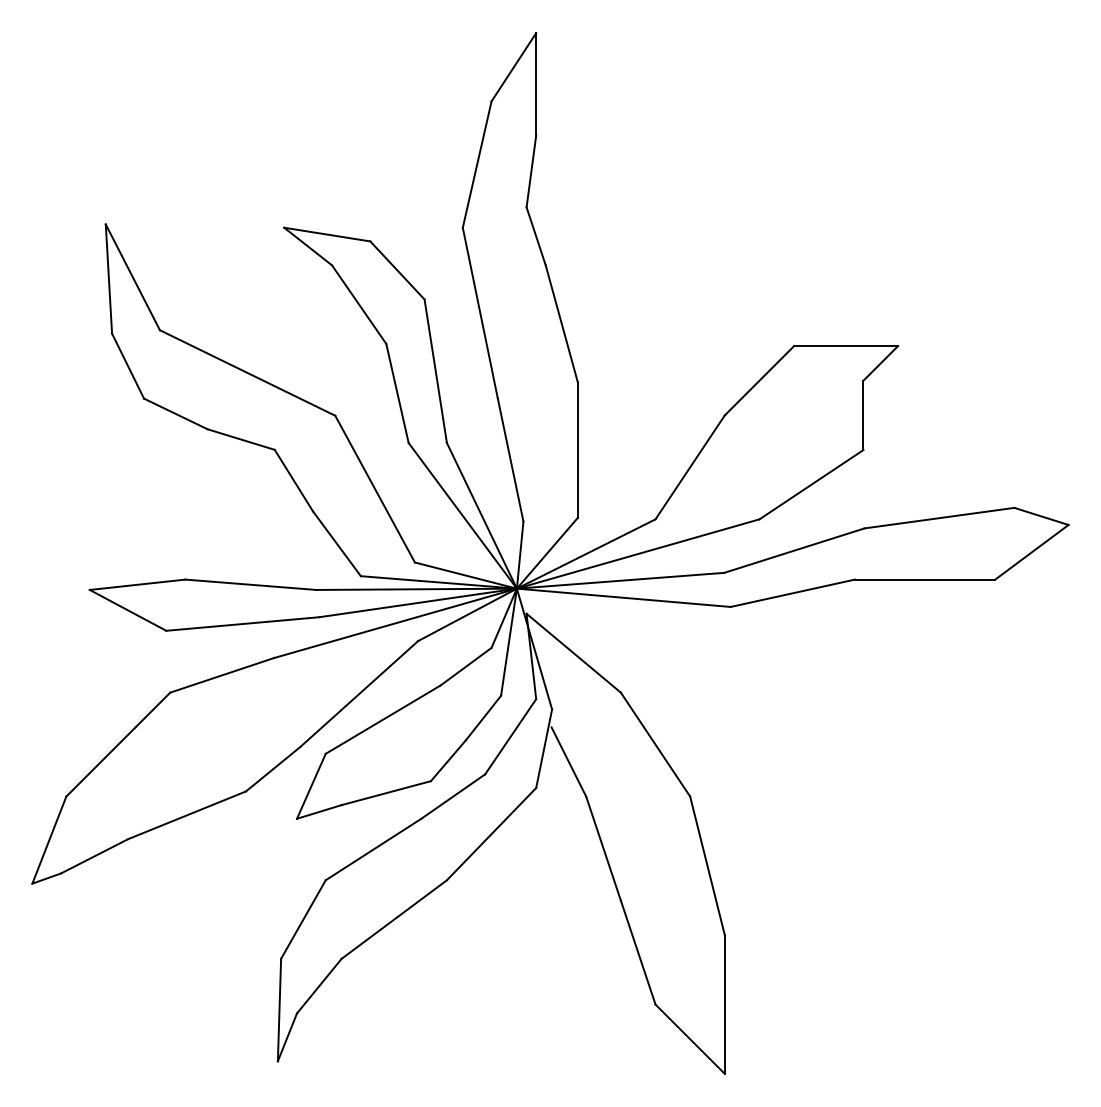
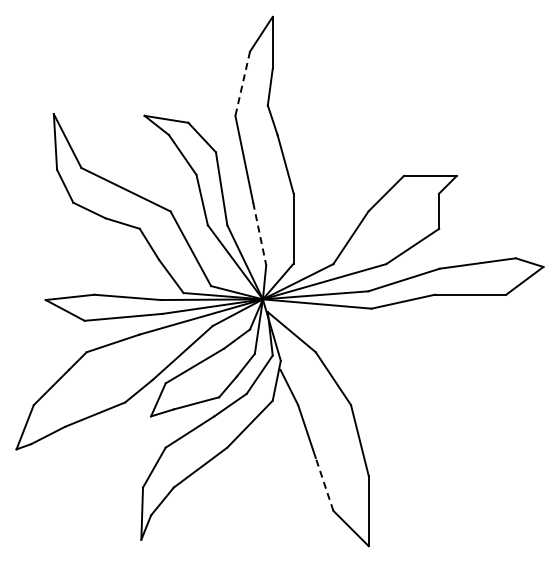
line: (476, 164) -> (242, 83), solid -> dashed
line: (510, 461) -> (259, 234), solid -> dashed
line: (638, 952) -> (324, 484), solid -> dashed

